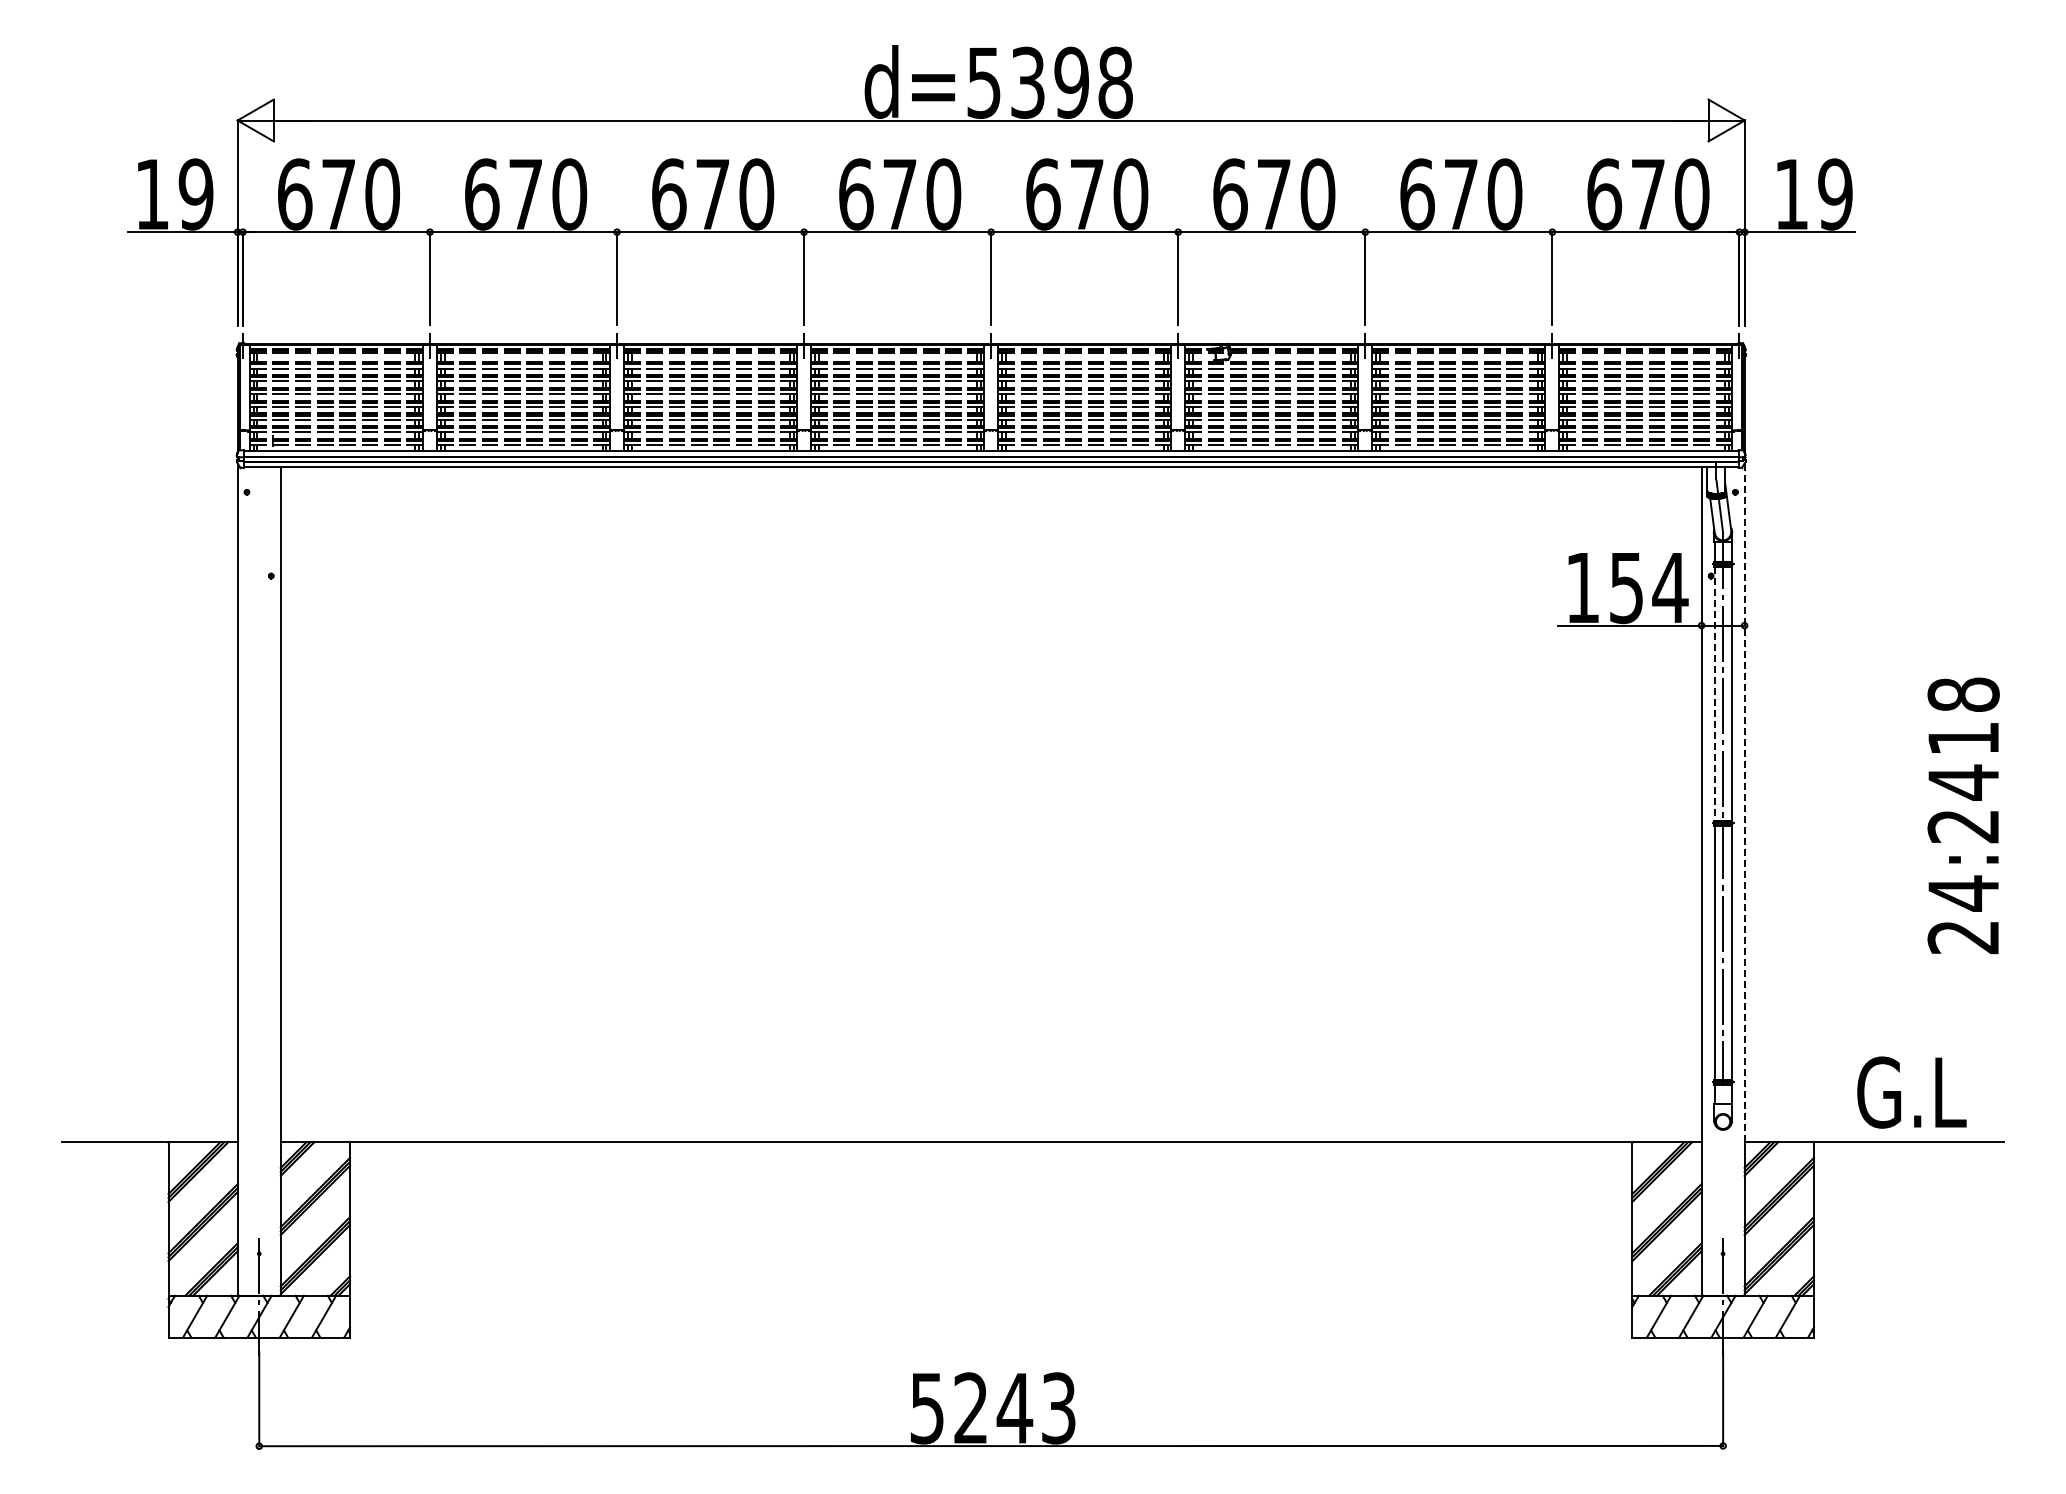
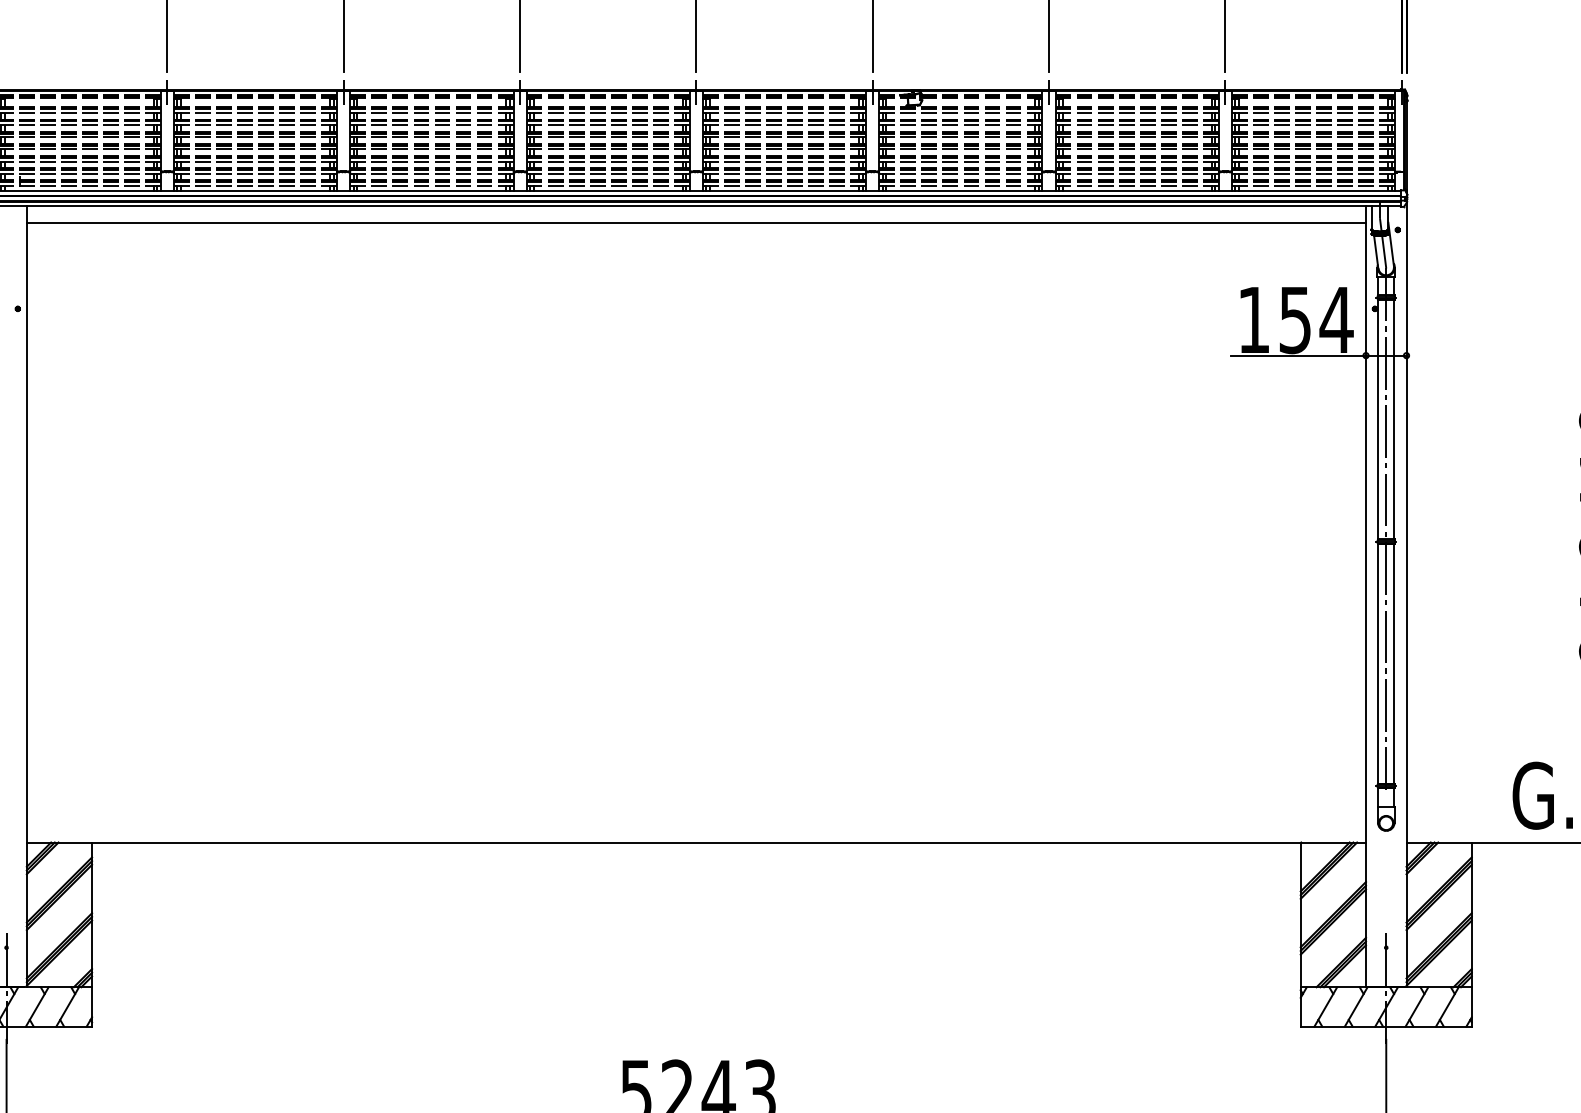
line: (990, 484) -> (695, 222), added
line: (1714, 694) -> (1378, 420), dashed -> solid
line: (1744, 803) -> (1406, 523), dashed -> solid

